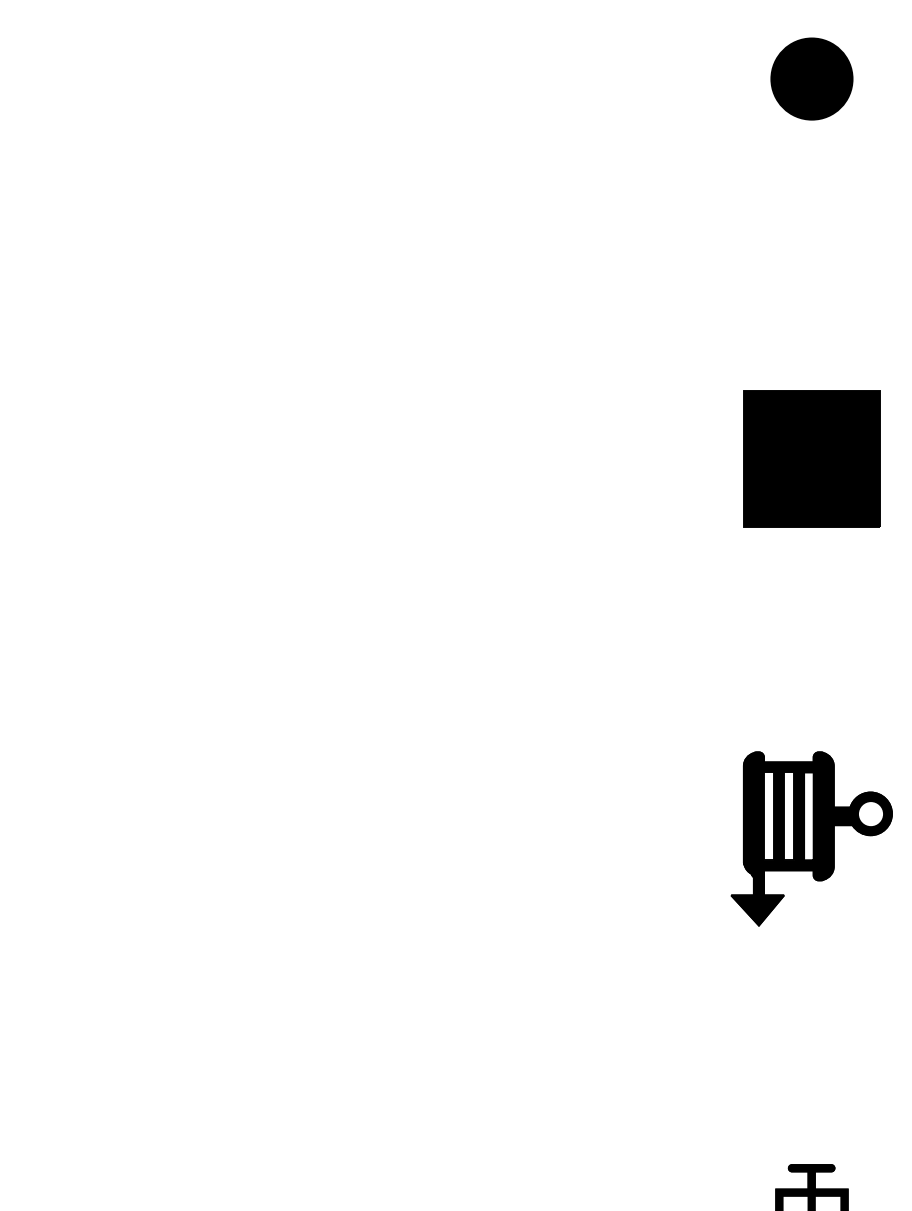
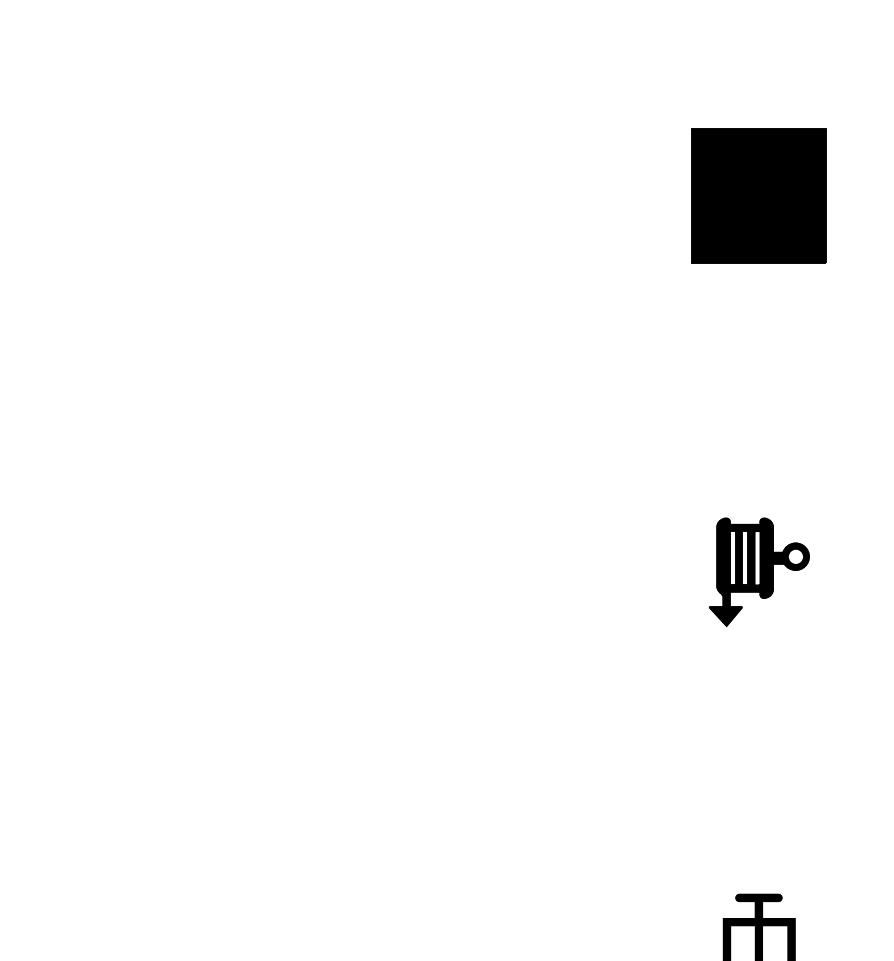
part: (812, 839) -> (759, 572), size x0.62

